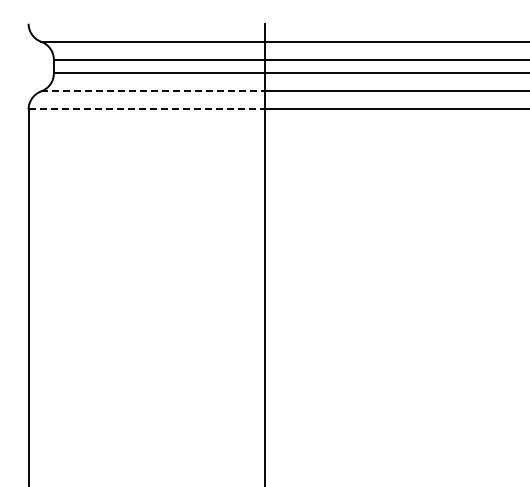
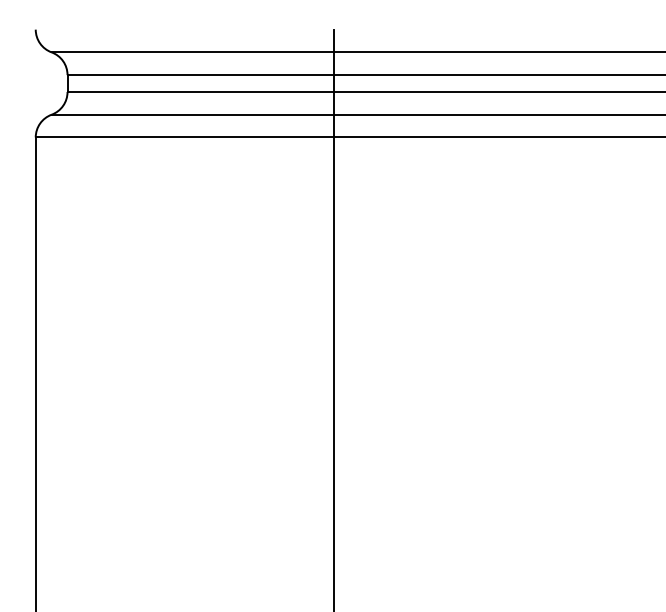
line: (153, 91) -> (192, 114), dashed -> solid
line: (147, 109) -> (185, 137), dashed -> solid

